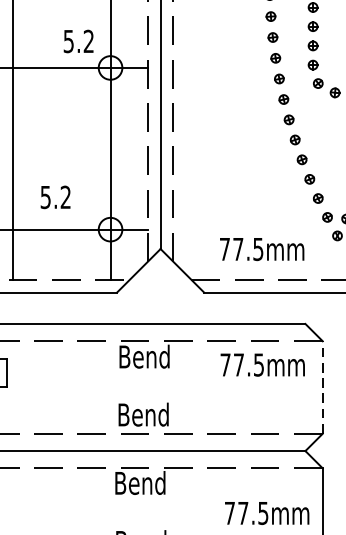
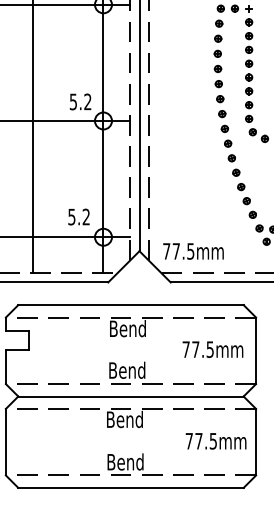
text: (54, 196) -> (78, 216), moved
text: (262, 249) -> (193, 251), moved
text: (262, 364) -> (212, 349), moved
line: (323, 387) -> (256, 350), dashed -> solid

